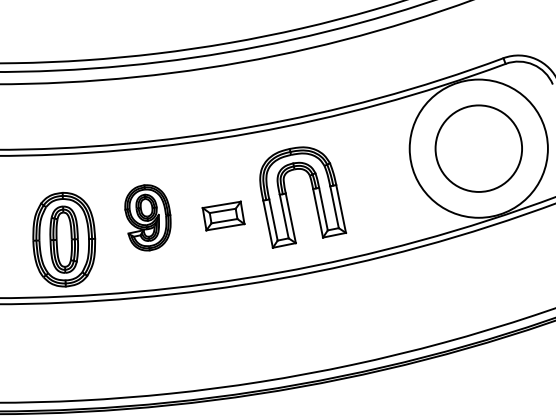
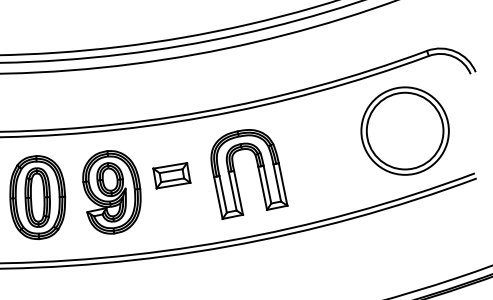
circle: (478, 148) -> (404, 130), size x0.71
part: (223, 215) -> (171, 175), moved
part: (147, 217) -> (111, 192), size x1.43
part: (64, 239) -> (37, 197), moved

